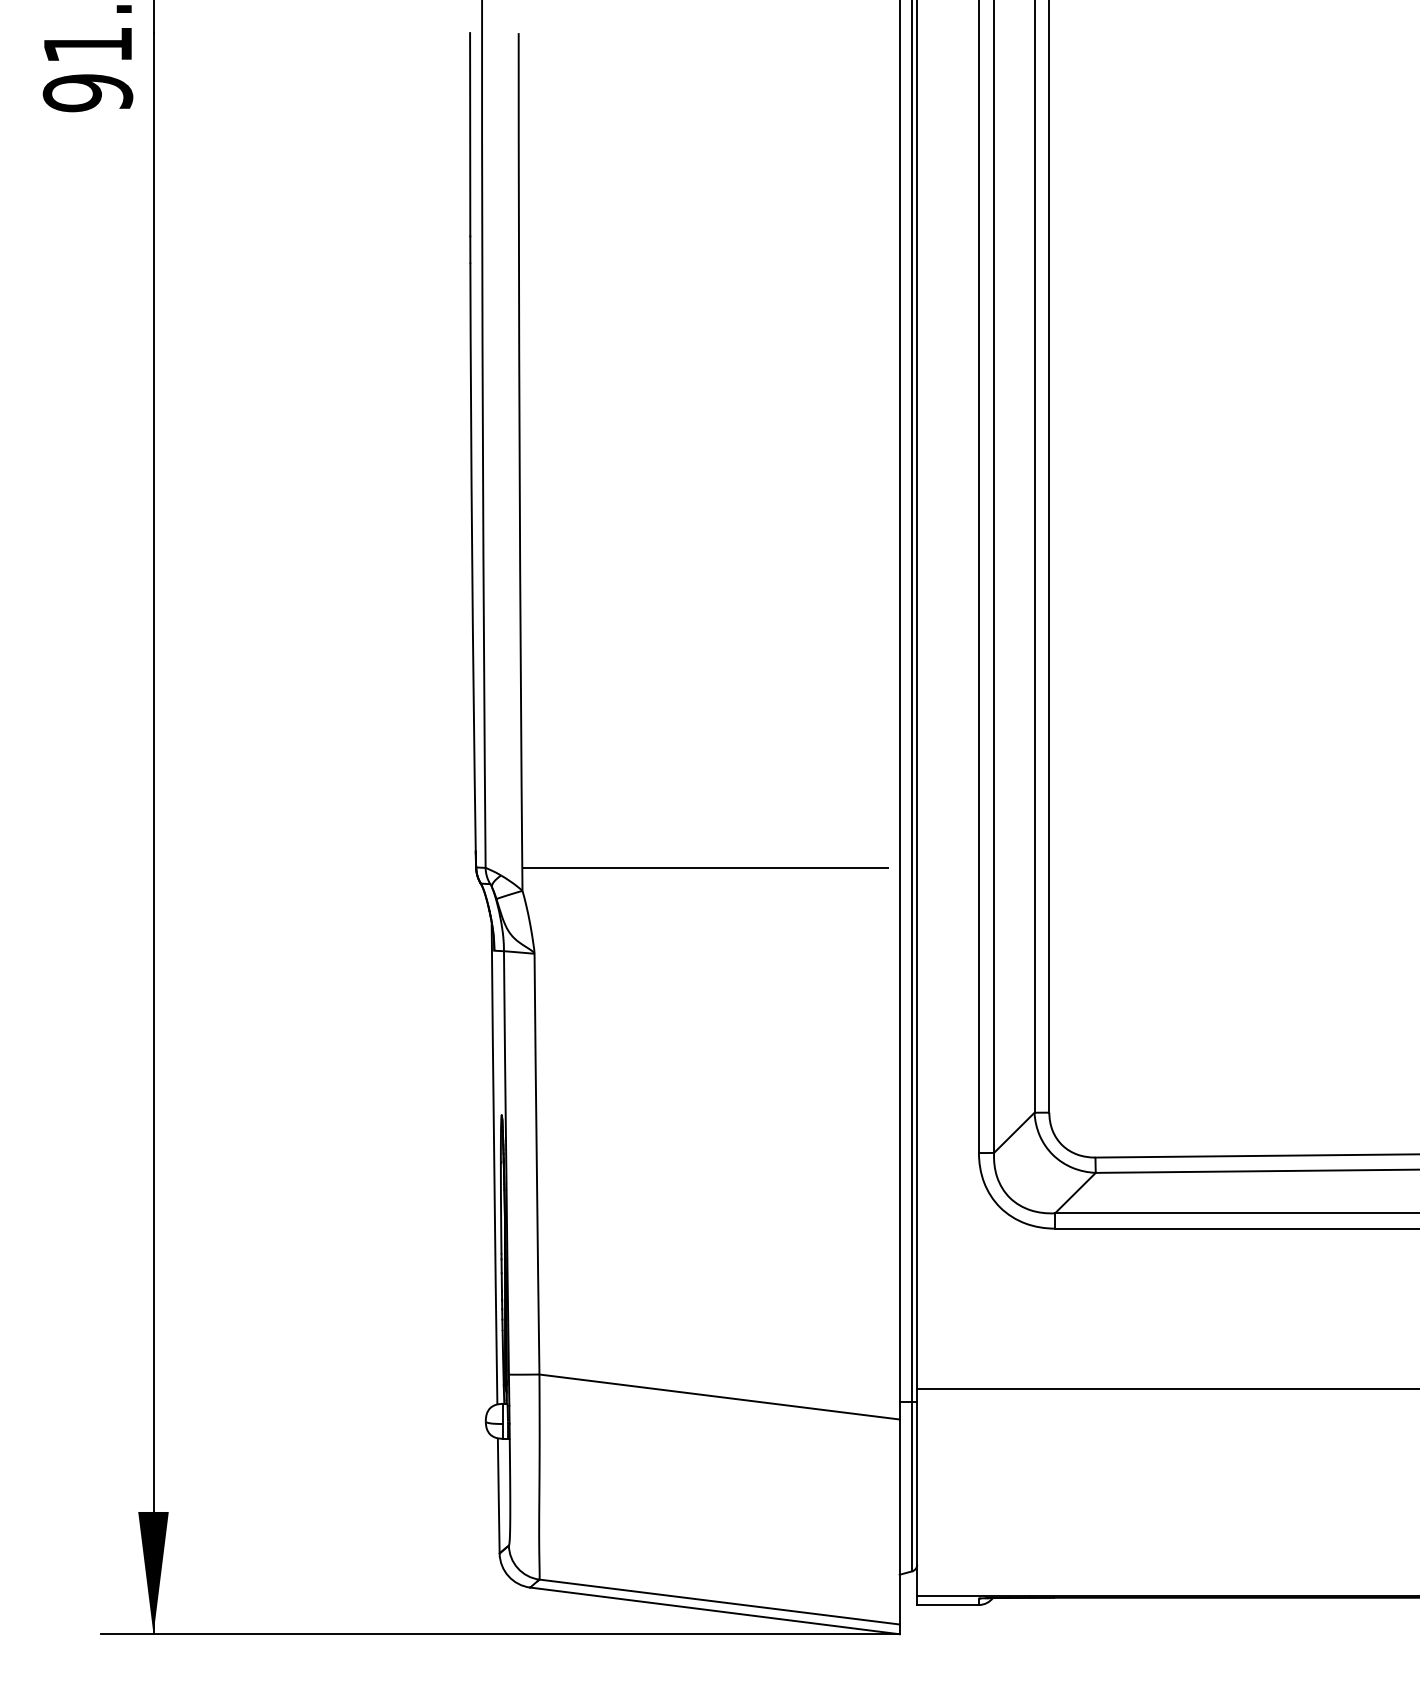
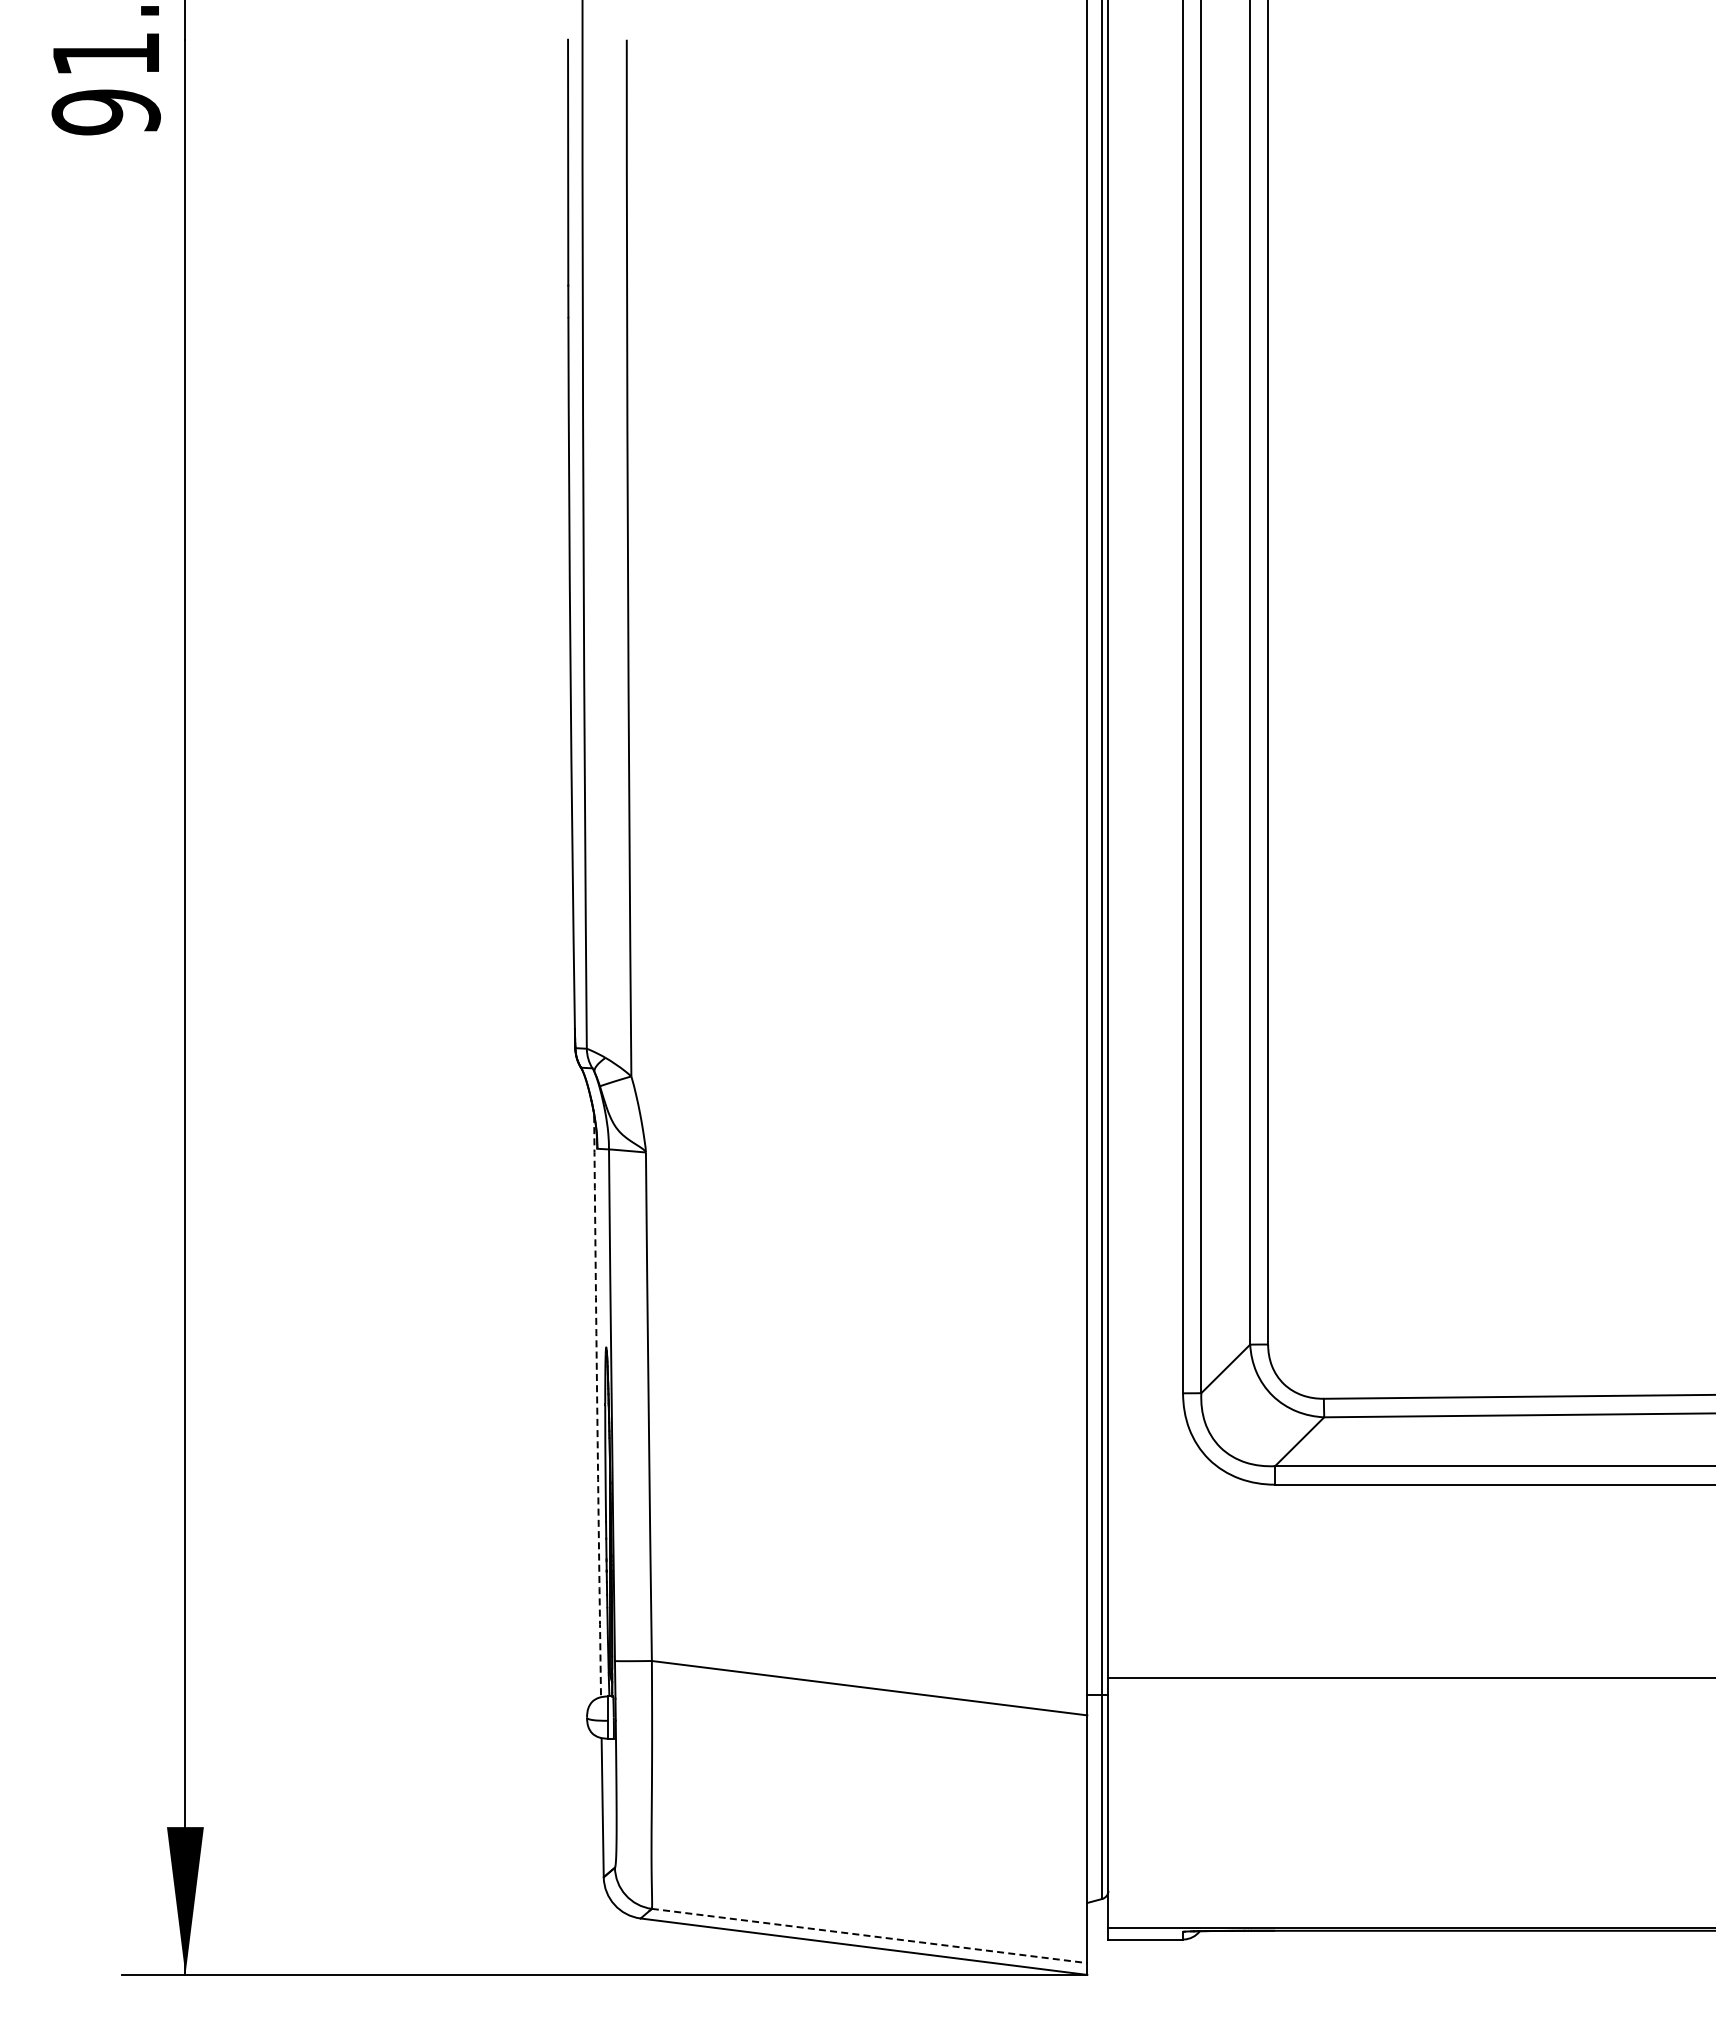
line: (705, 867) -> (852, 1048), removed
arc: (494, 1163) -> (597, 1406), solid -> dashed
line: (720, 1602) -> (870, 1936), solid -> dashed

